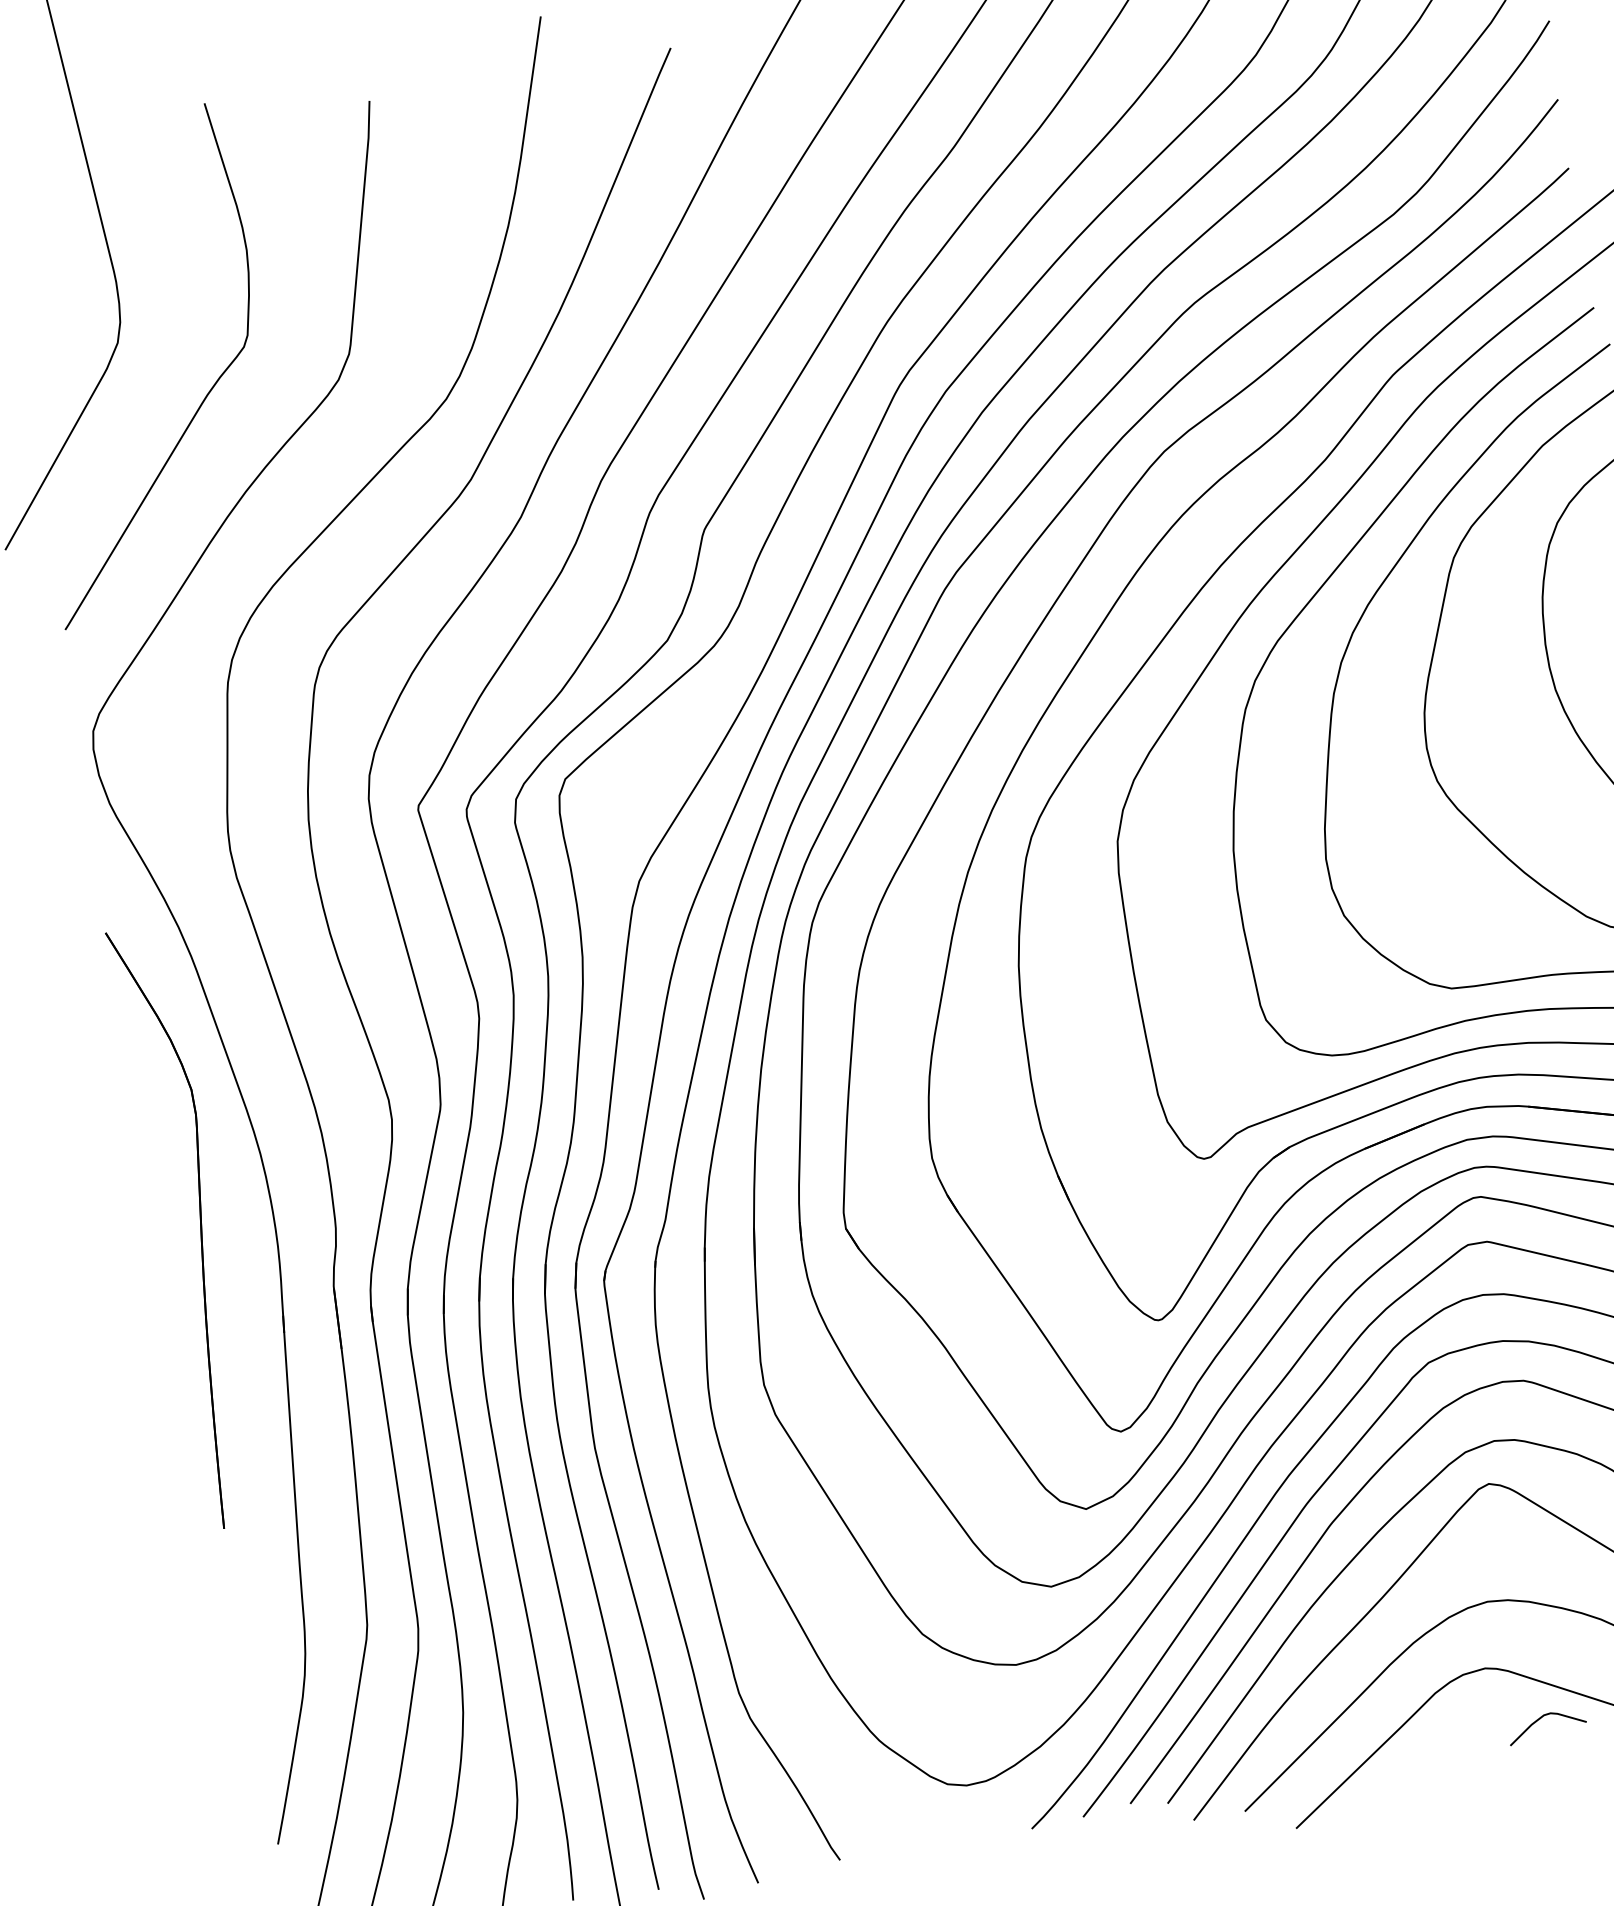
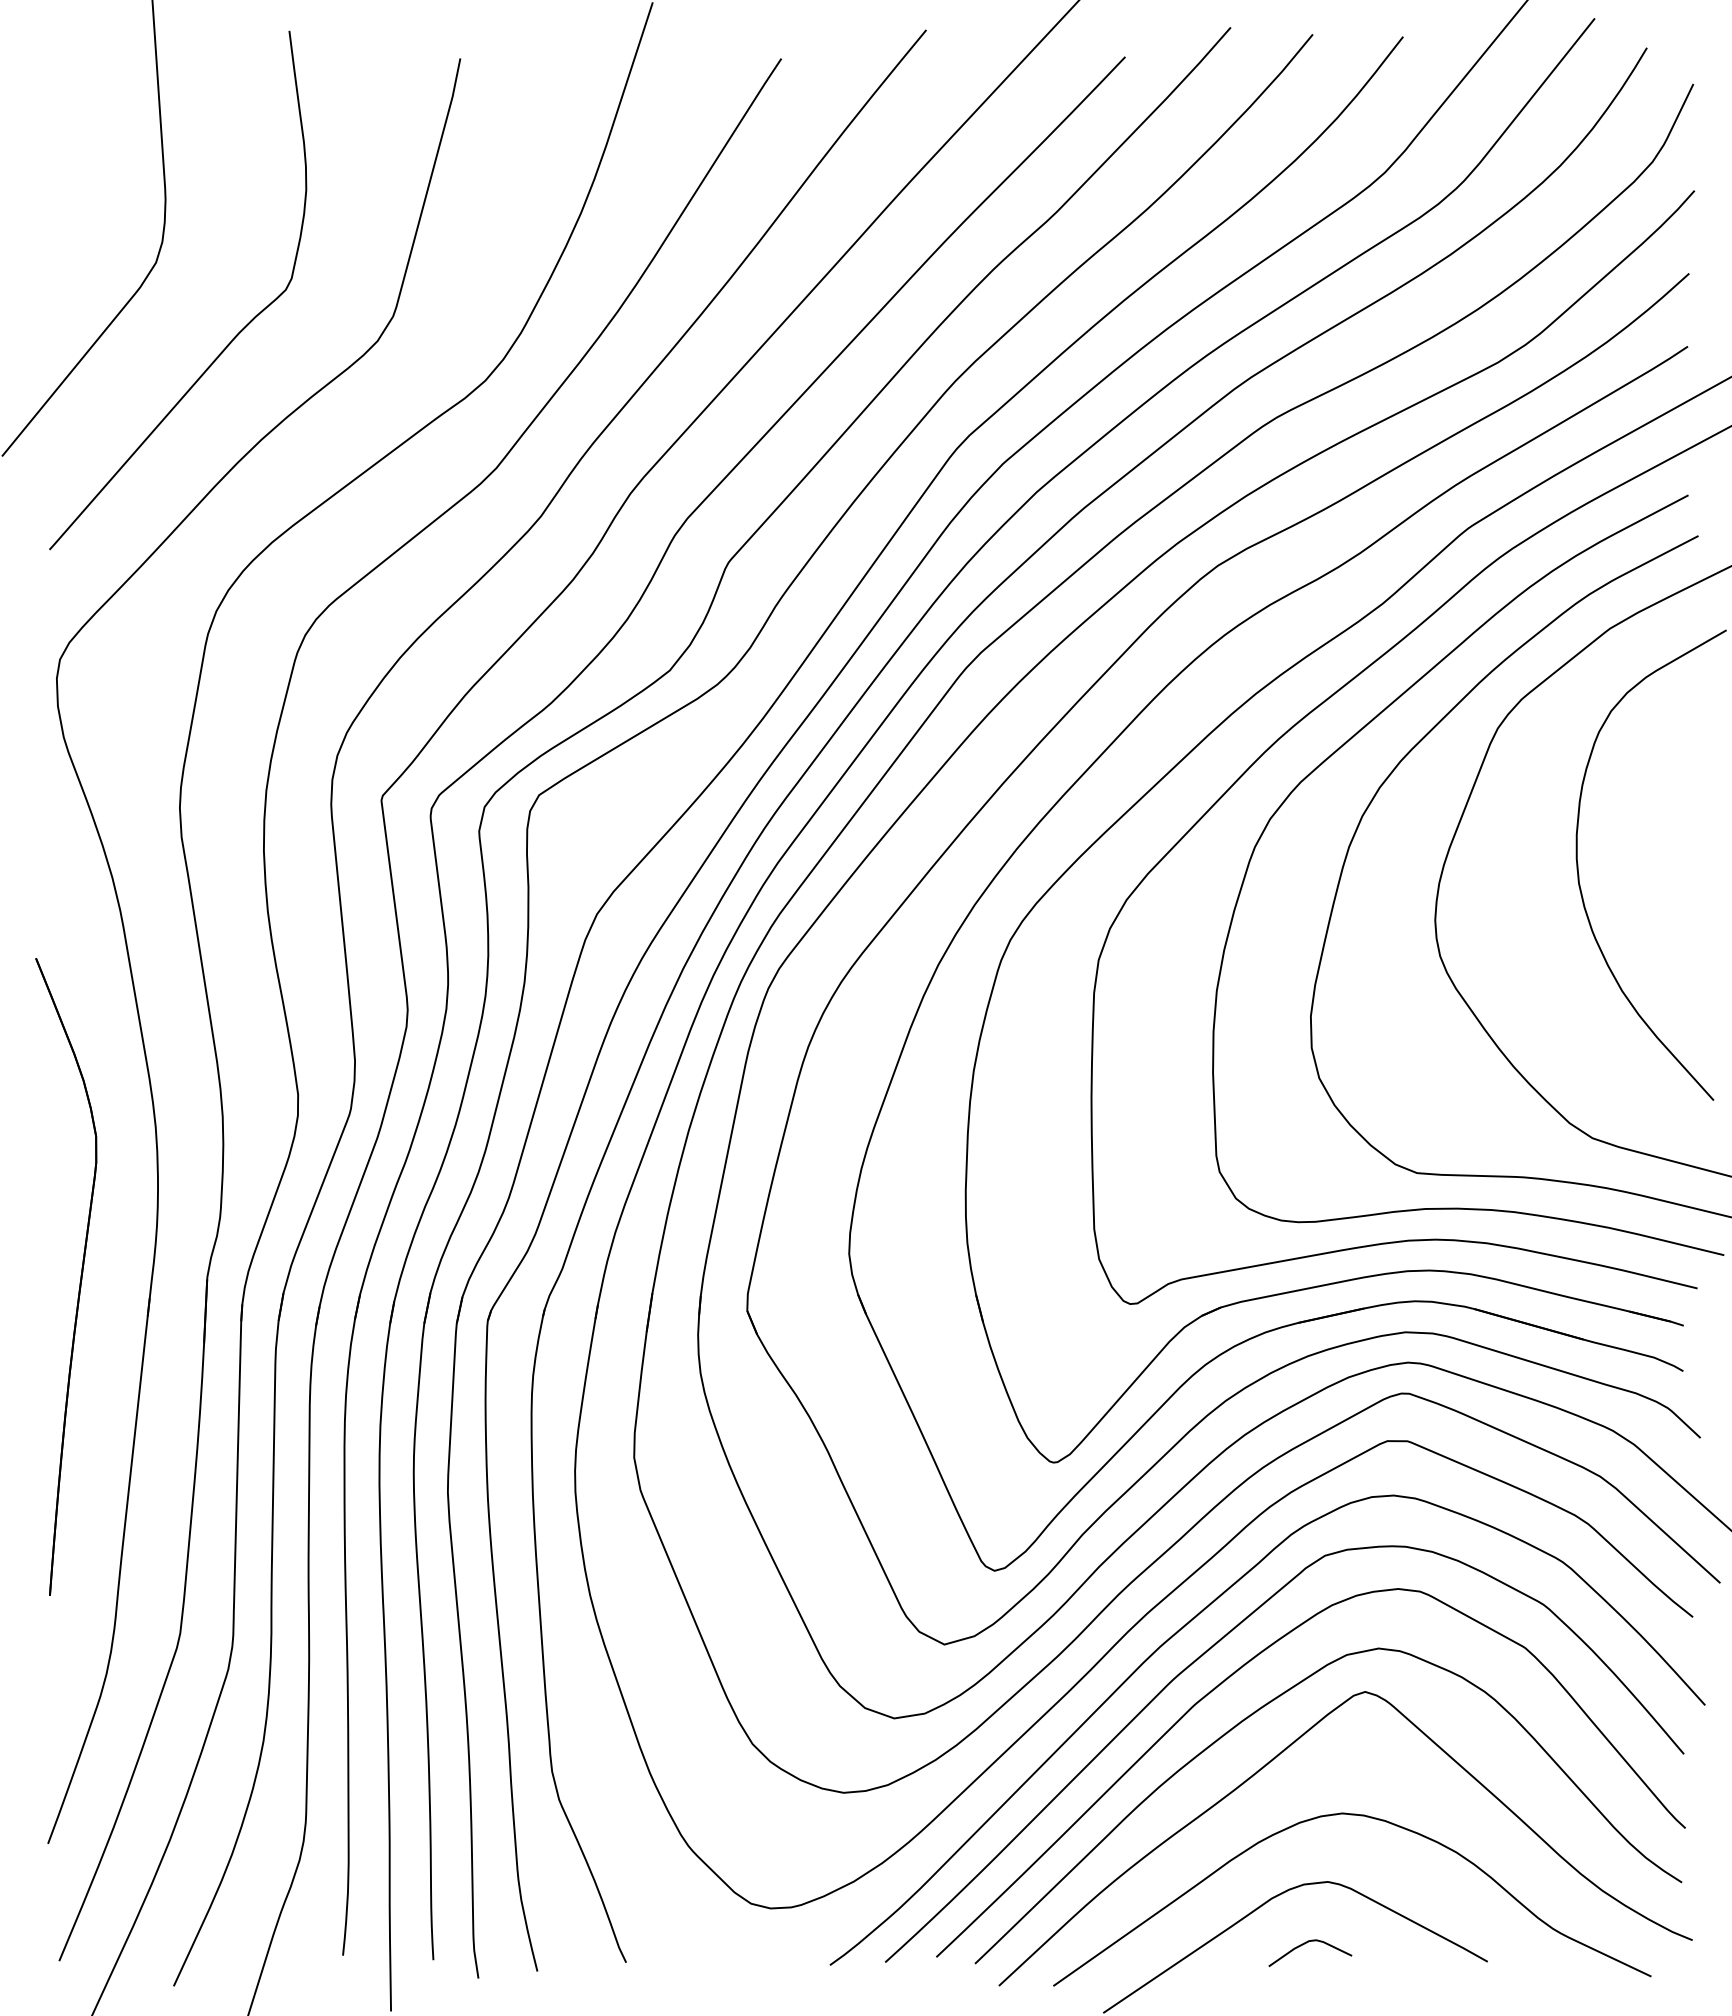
part: (200, 1224) -> (80, 1276), moved
curve: (1539, 1720) -> (1303, 1945), moved

